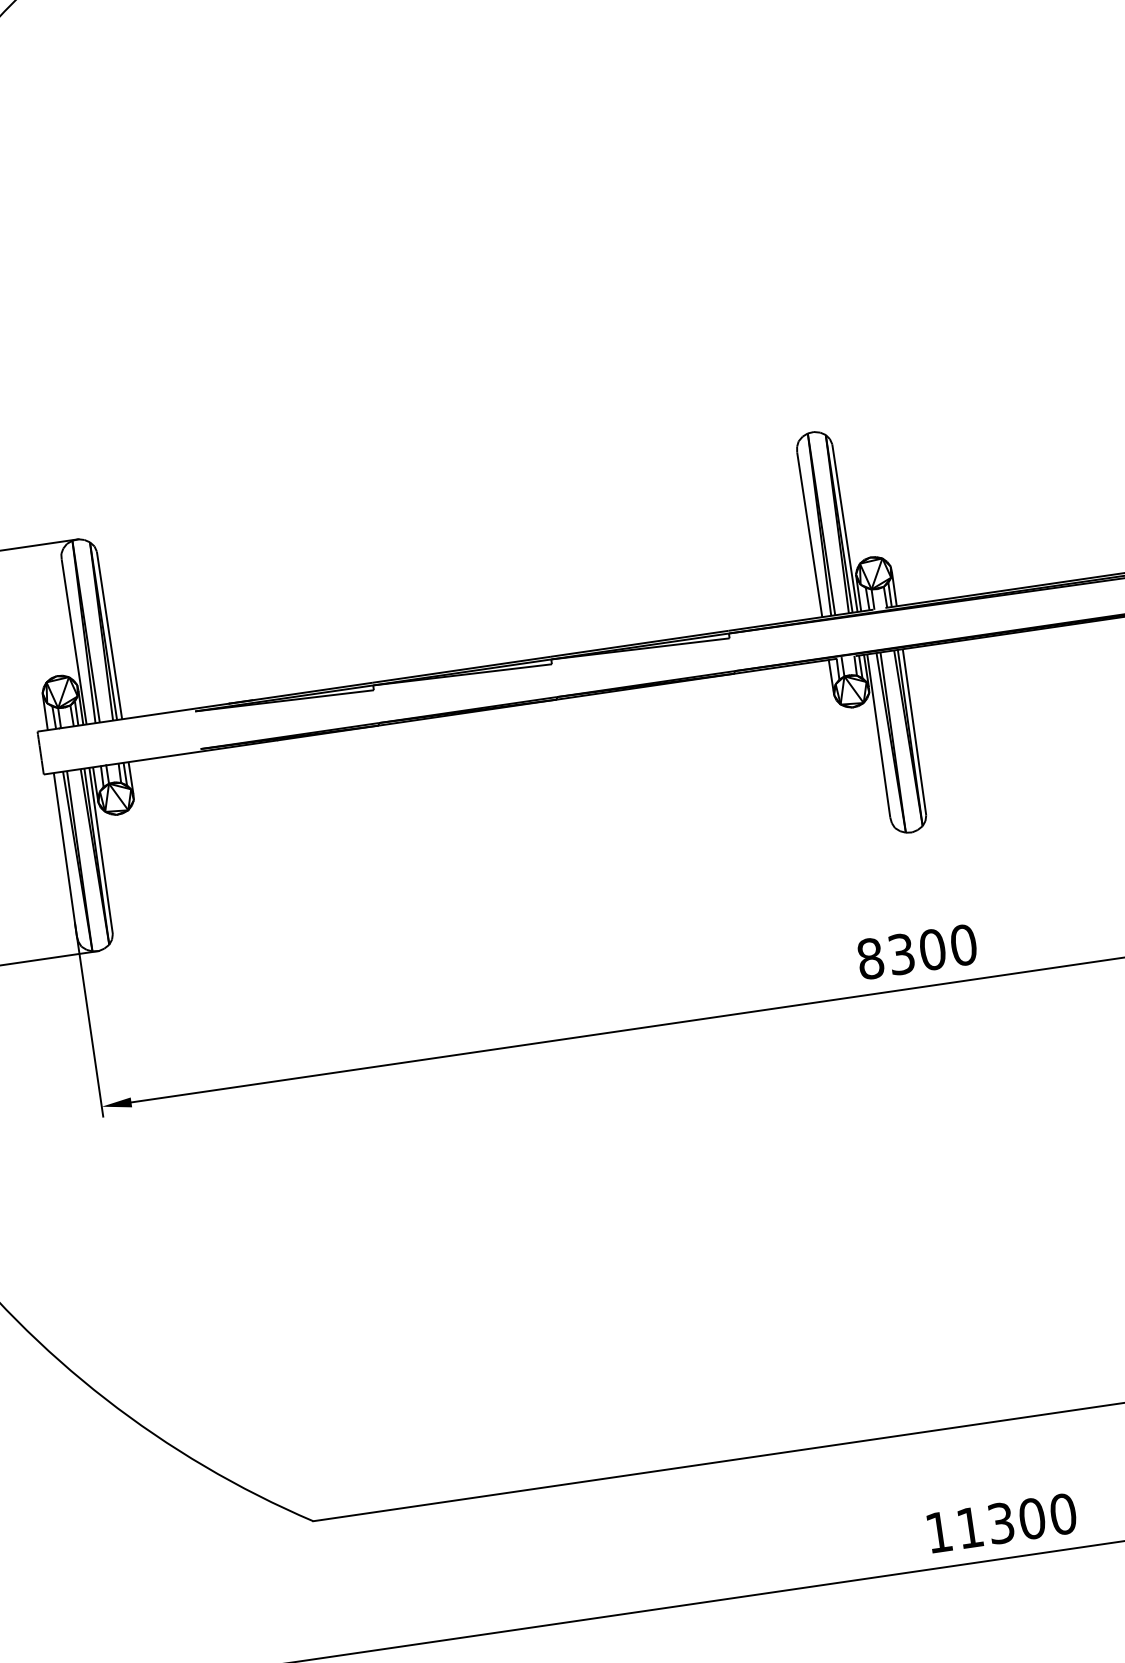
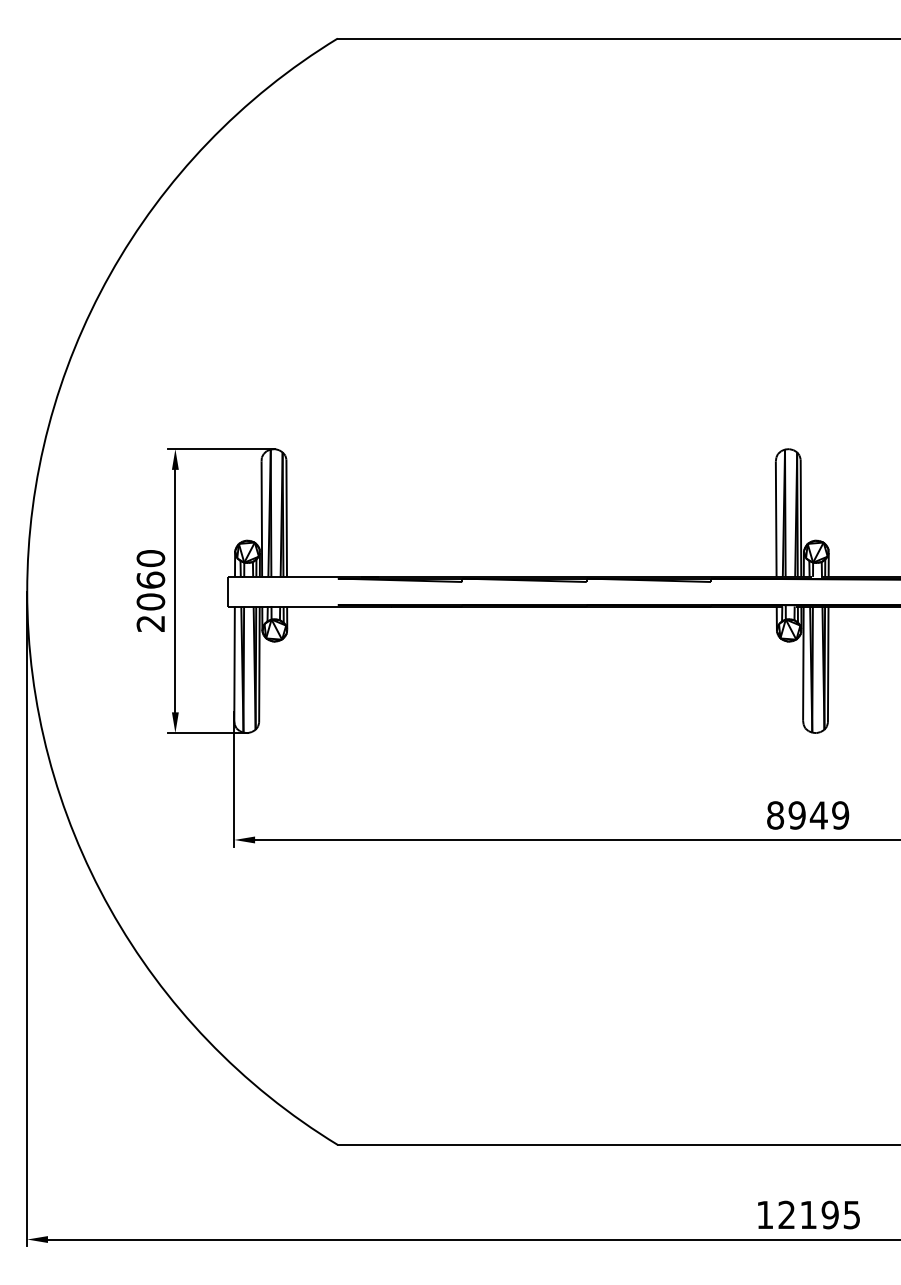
text: (932, 949) -> (818, 815), 8300 -> 8949
text: (1016, 1520) -> (819, 1214), 11300 -> 12195

